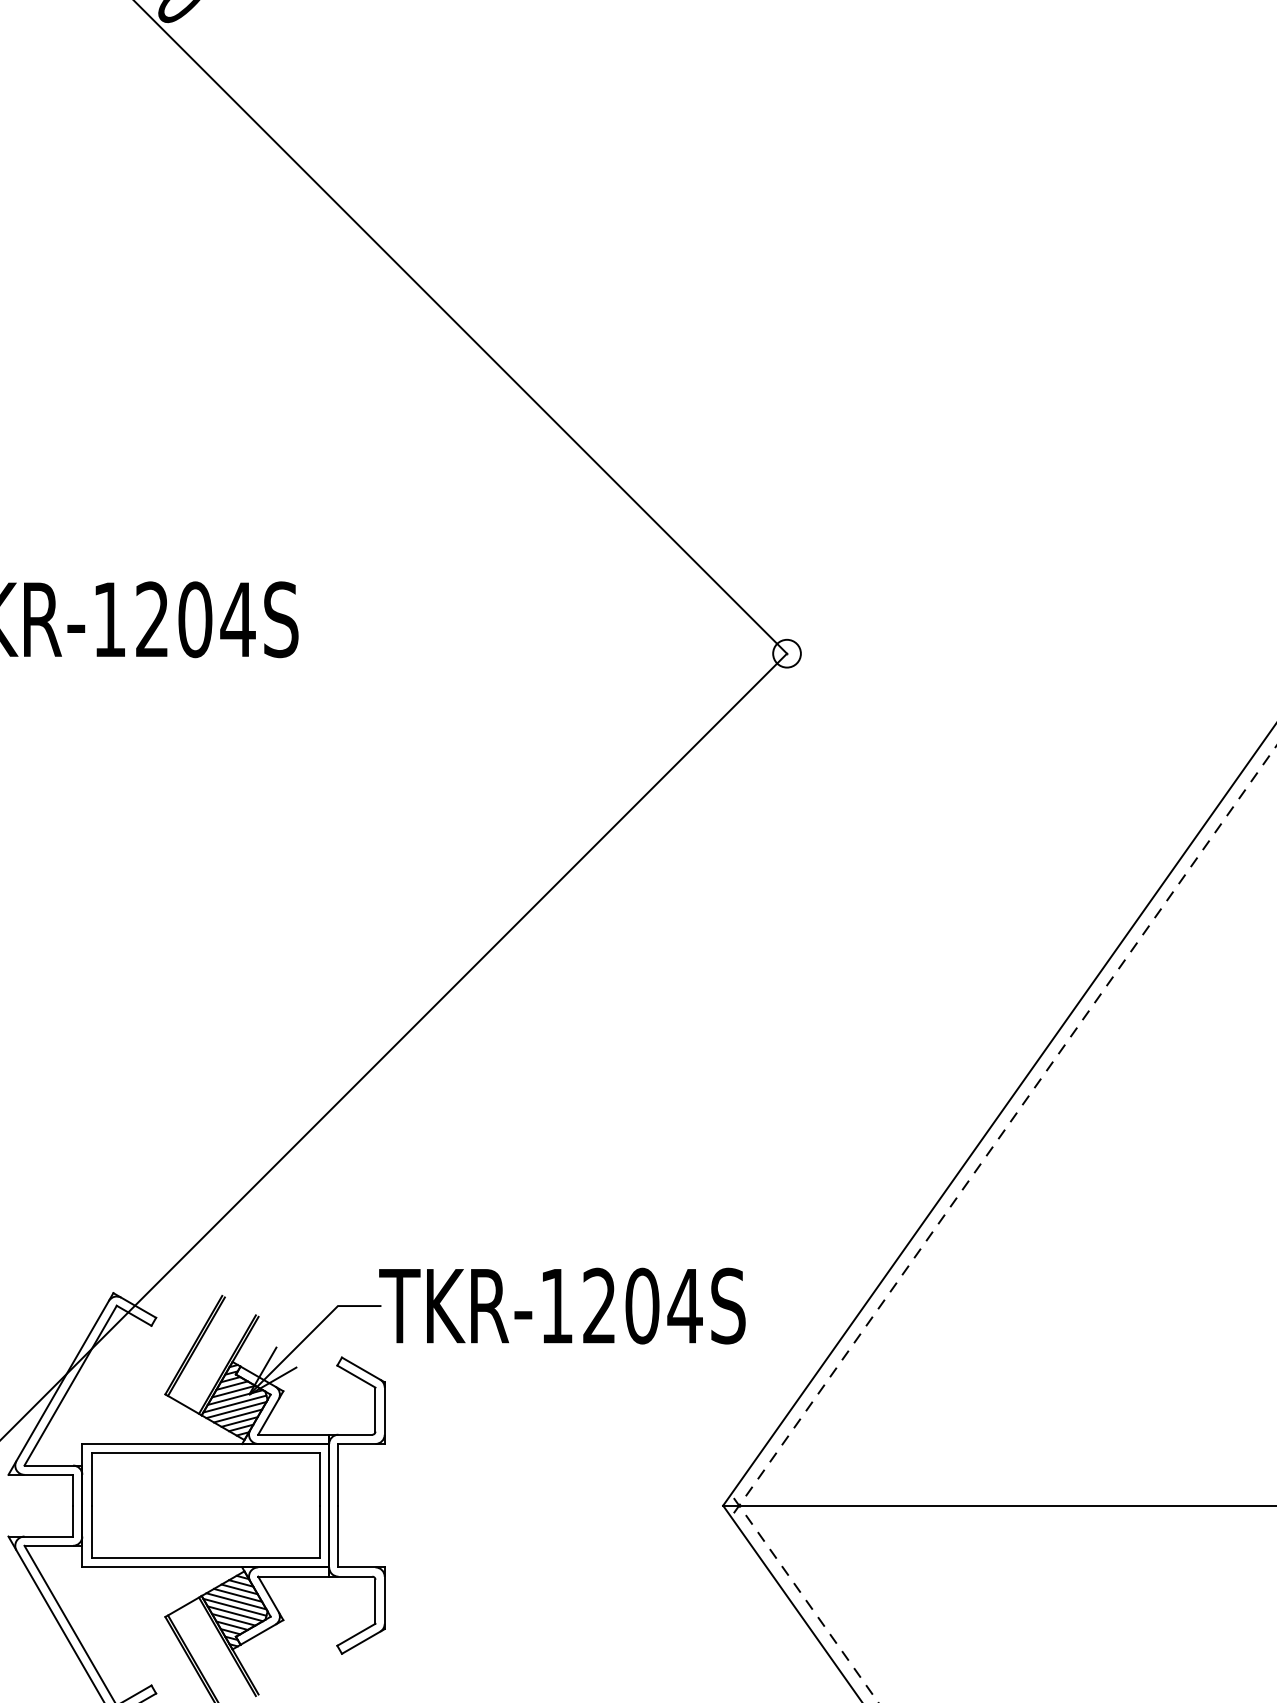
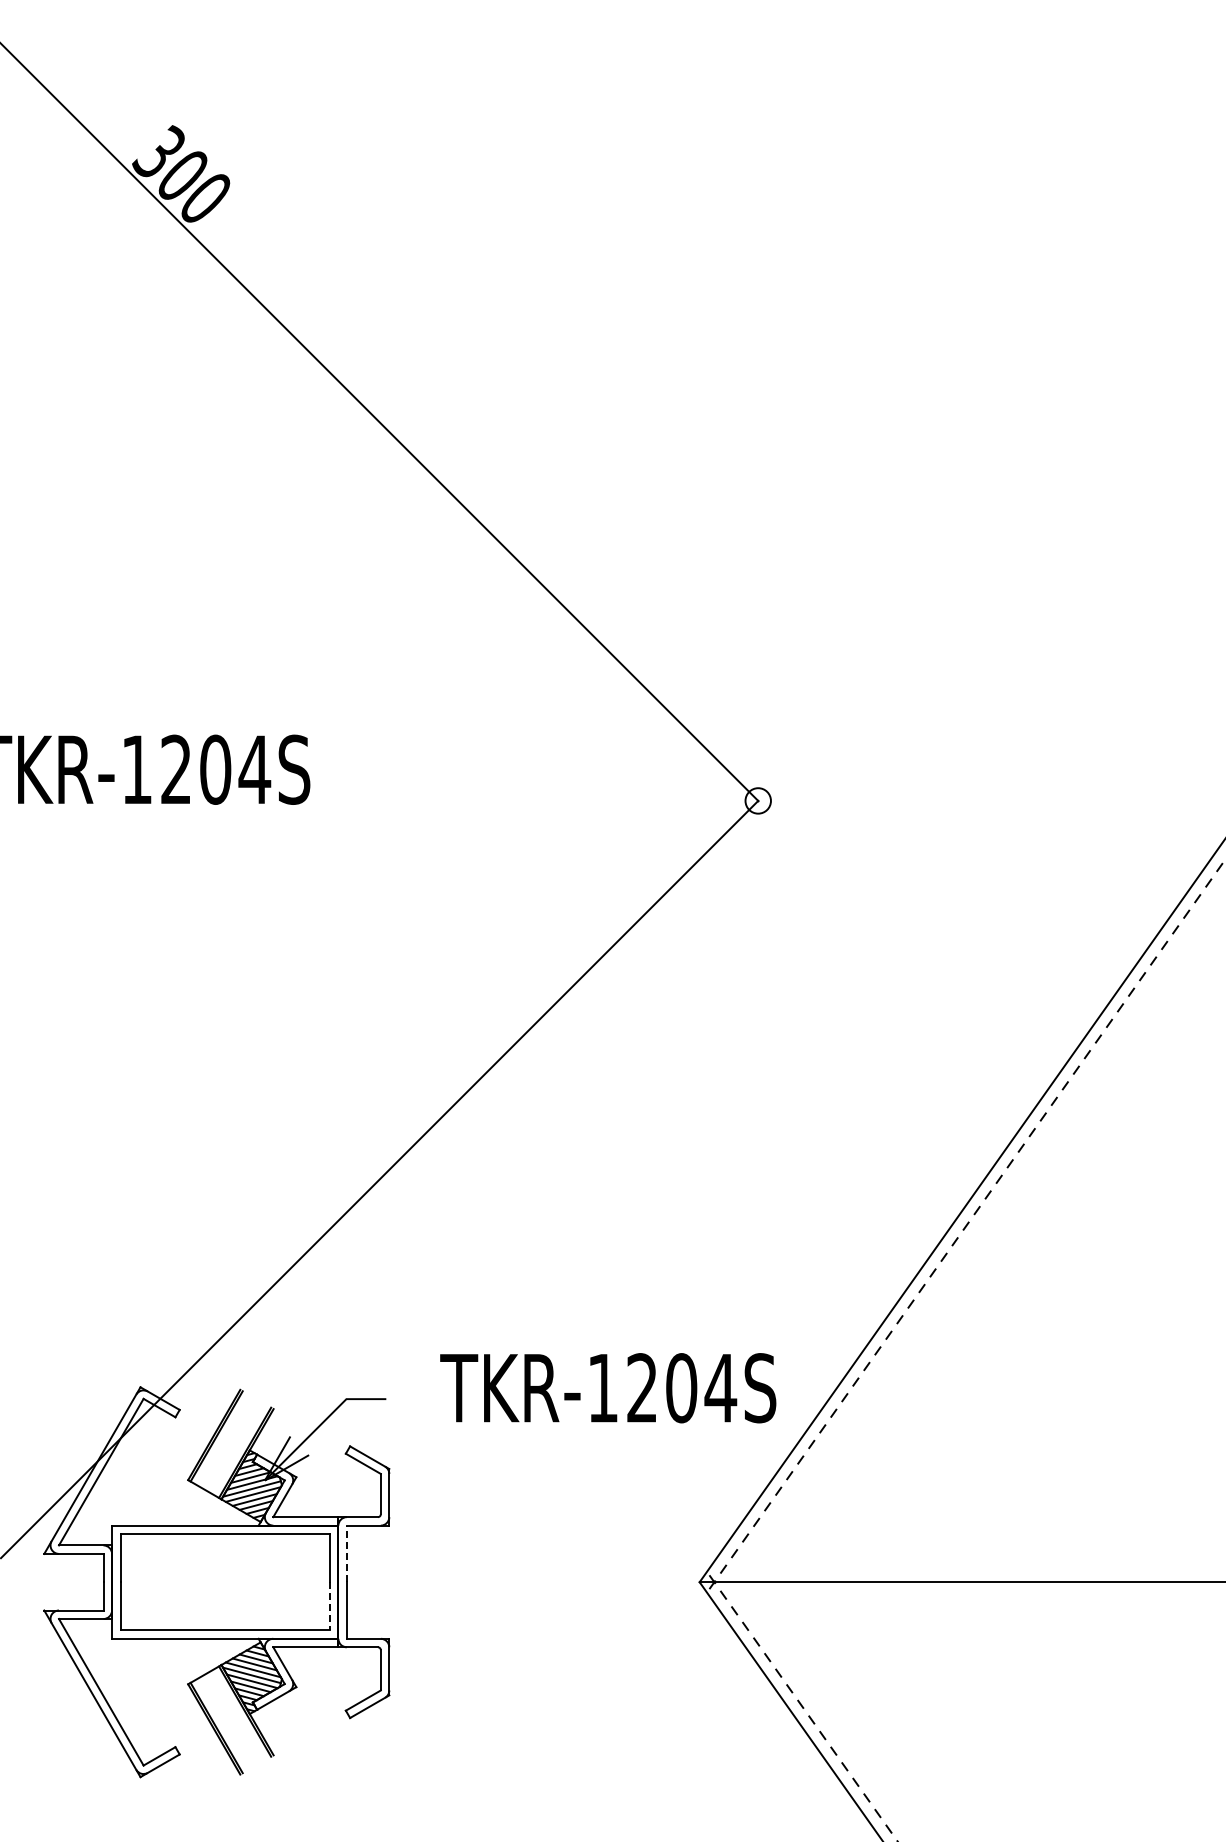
text: (562, 1306) -> (608, 1388), moved
line: (338, 1474) -> (346, 1553), solid -> dashed
line: (319, 1532) -> (329, 1606), solid -> dashed

